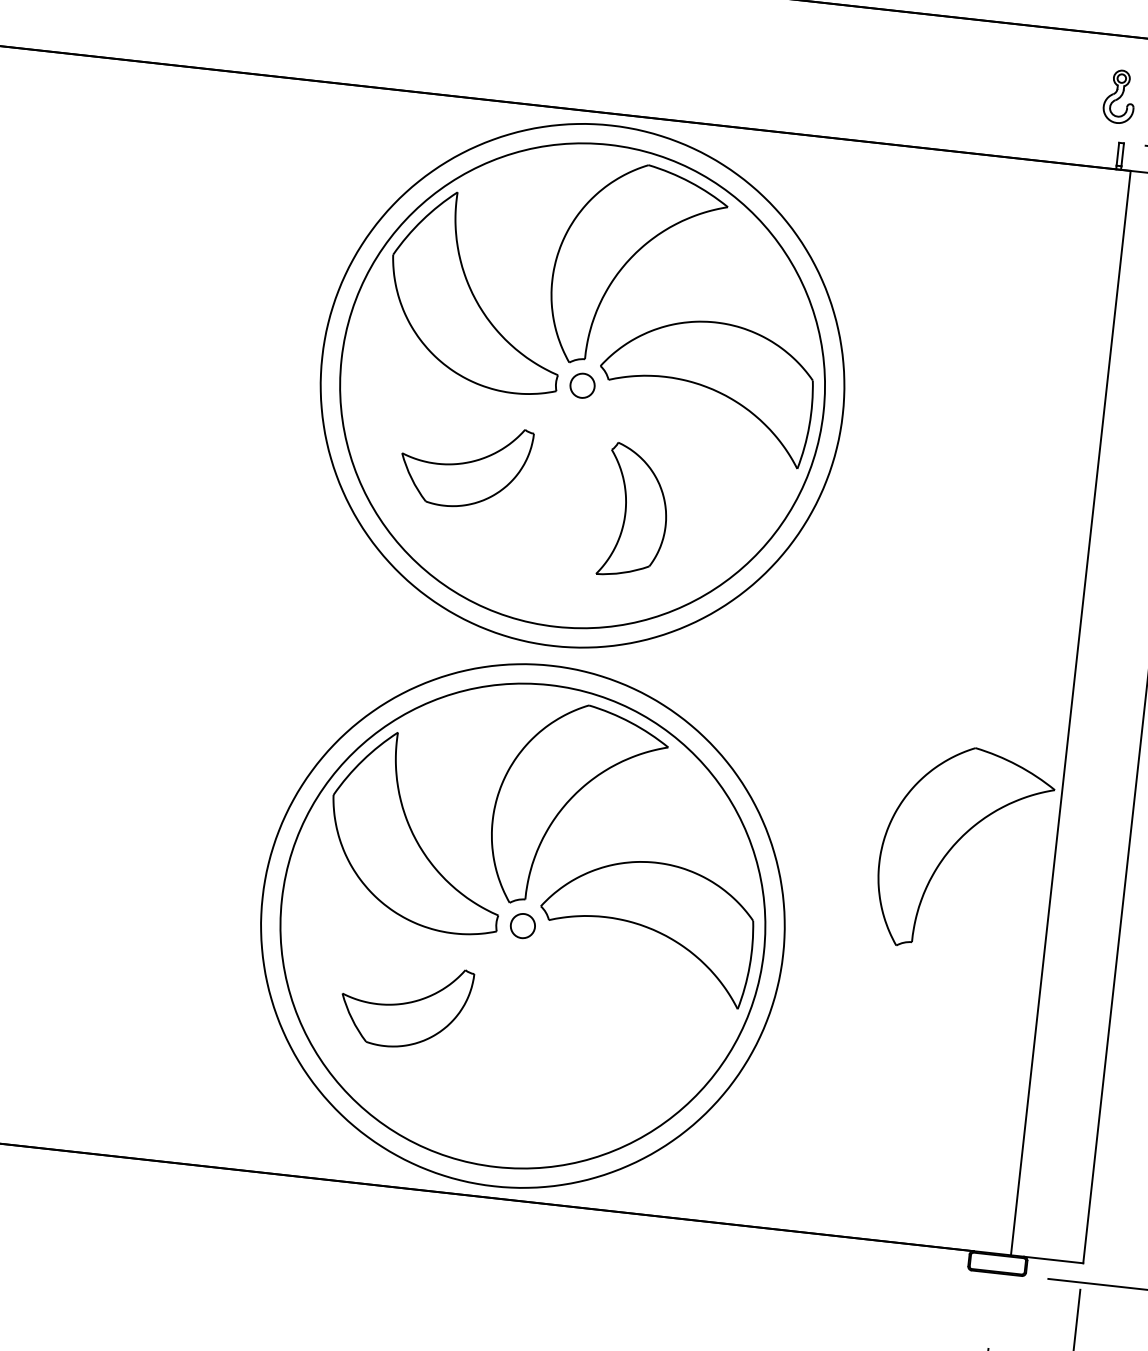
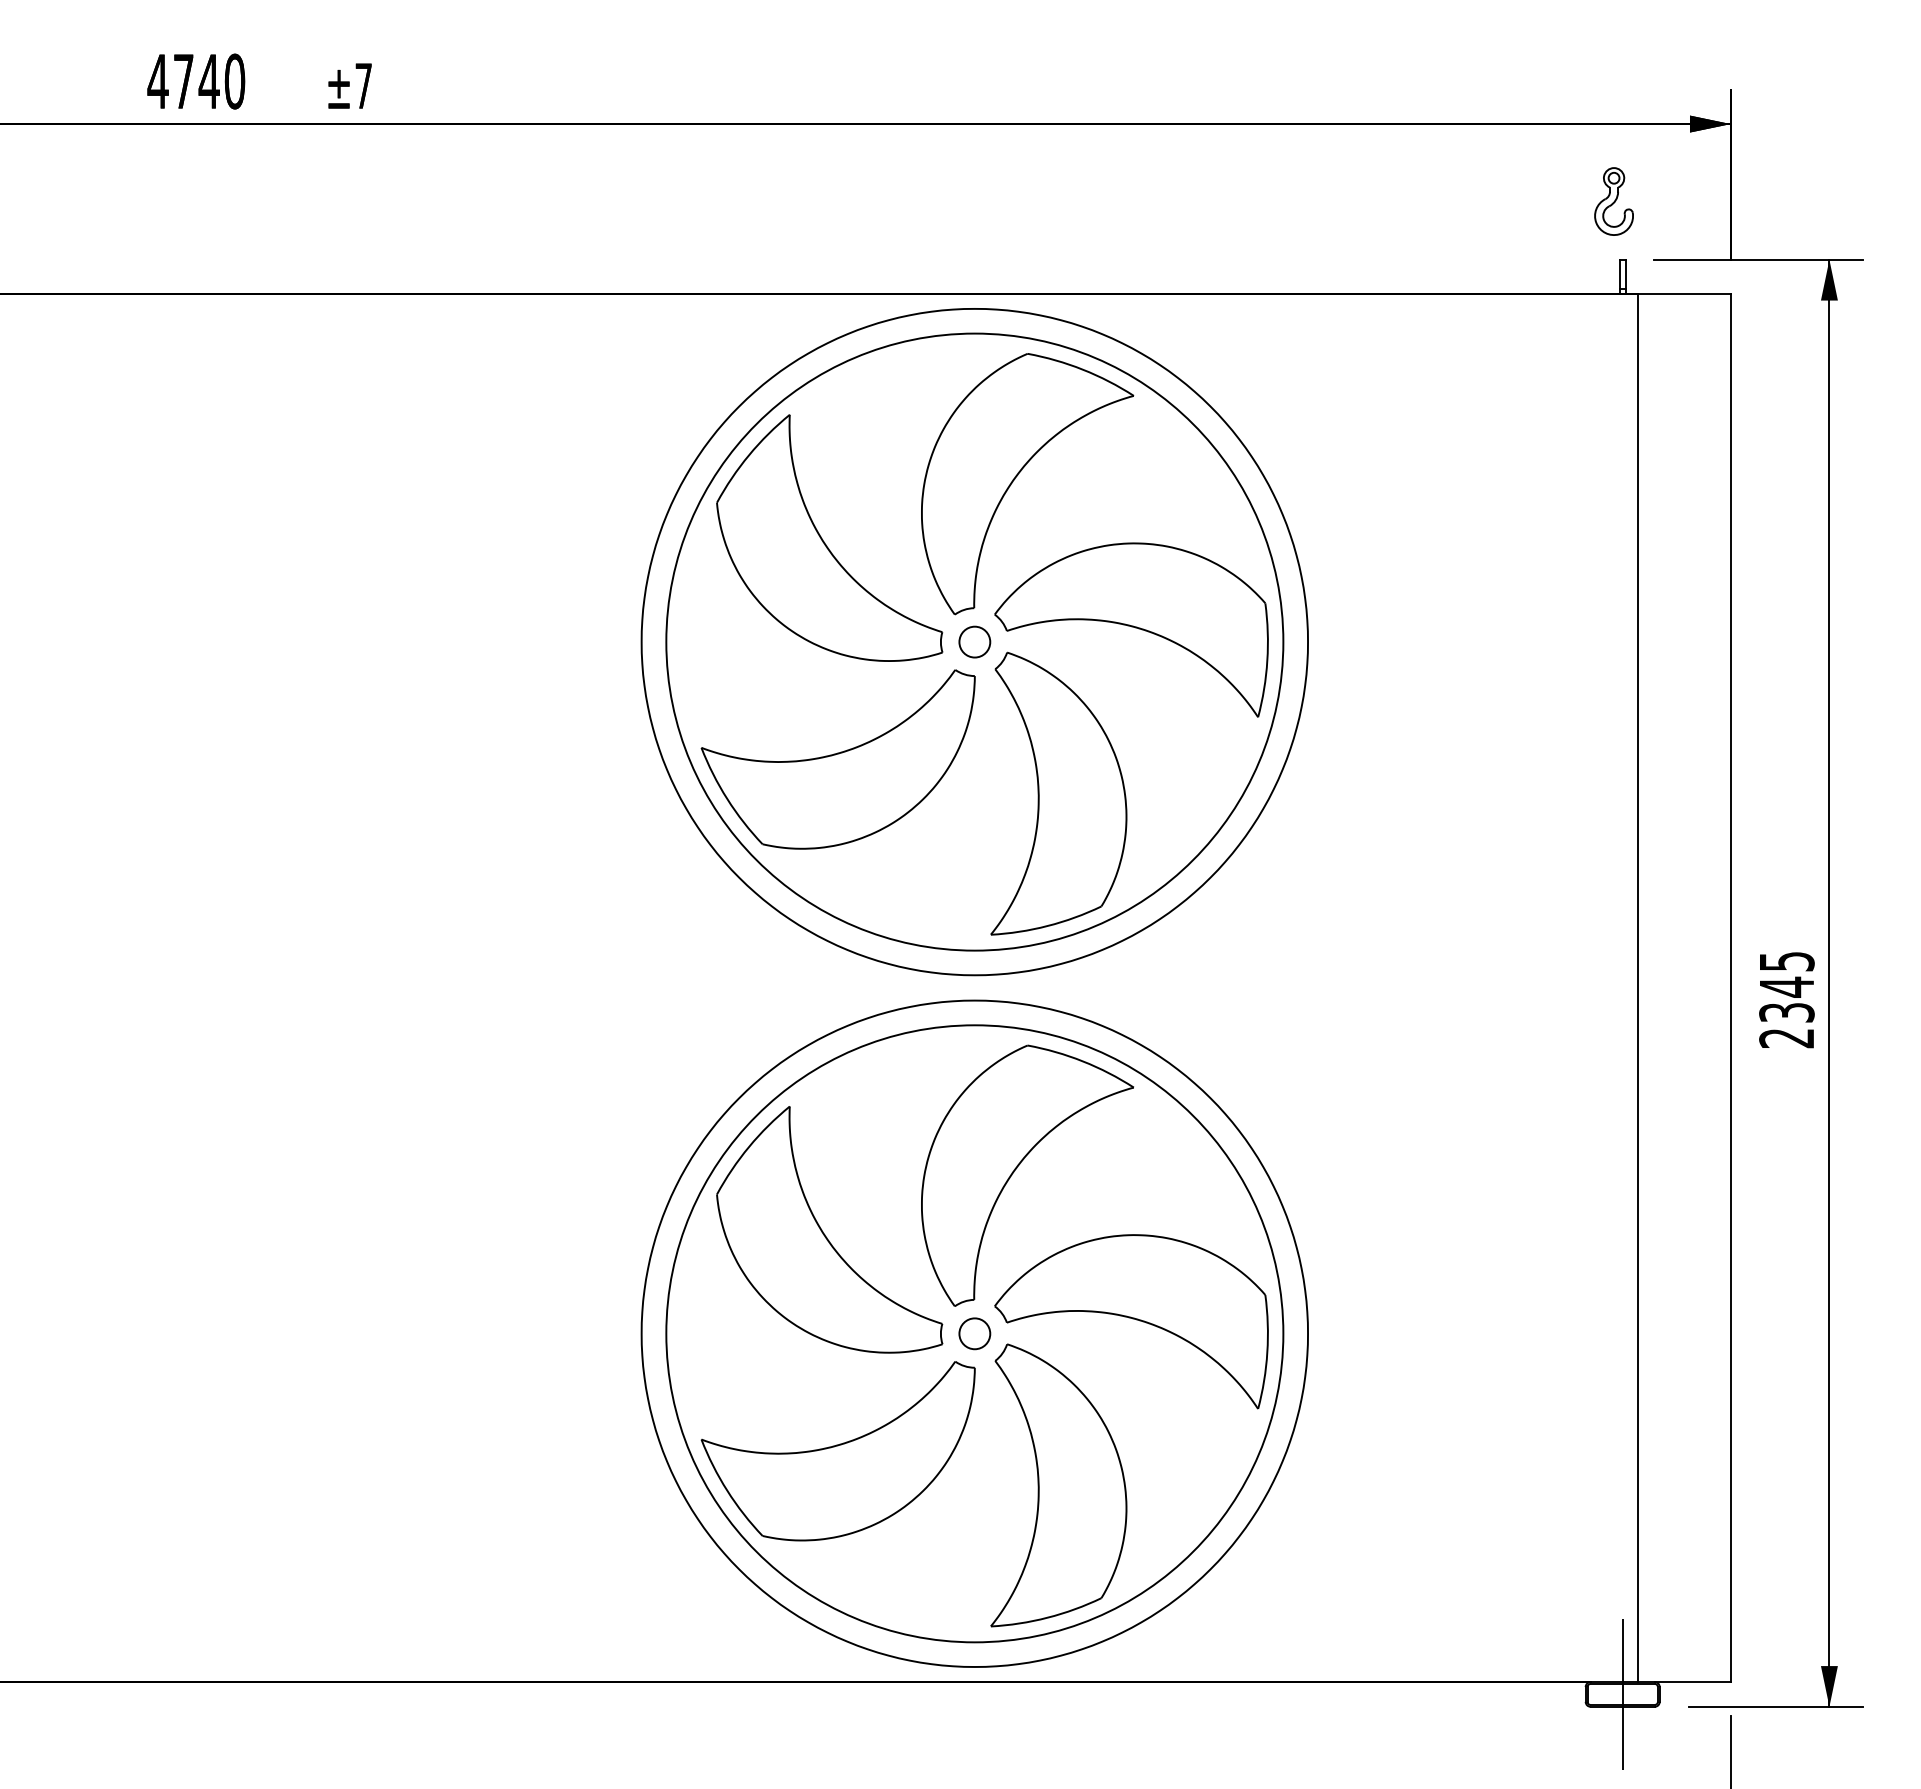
part: (465, 465) -> (837, 759), size x1.67
part: (634, 511) -> (1058, 793), size x1.67
part: (957, 843) -> (1512, 1168), removed
part: (405, 1006) -> (837, 1451), size x1.67
part: (575, 1051) -> (1058, 1485), added
line: (997, 1263) -> (1622, 1694), added

